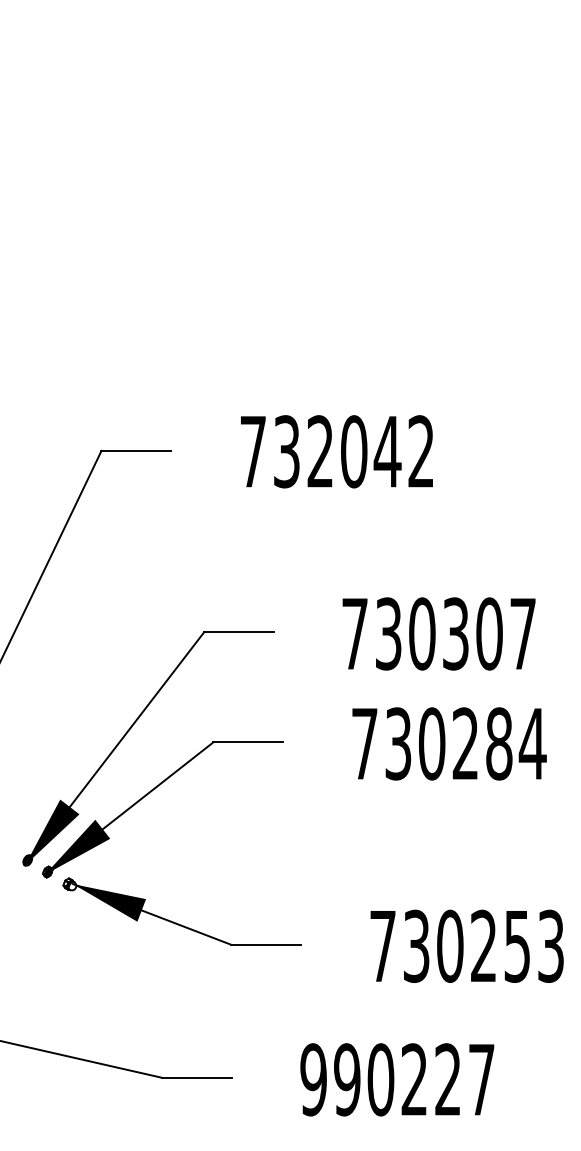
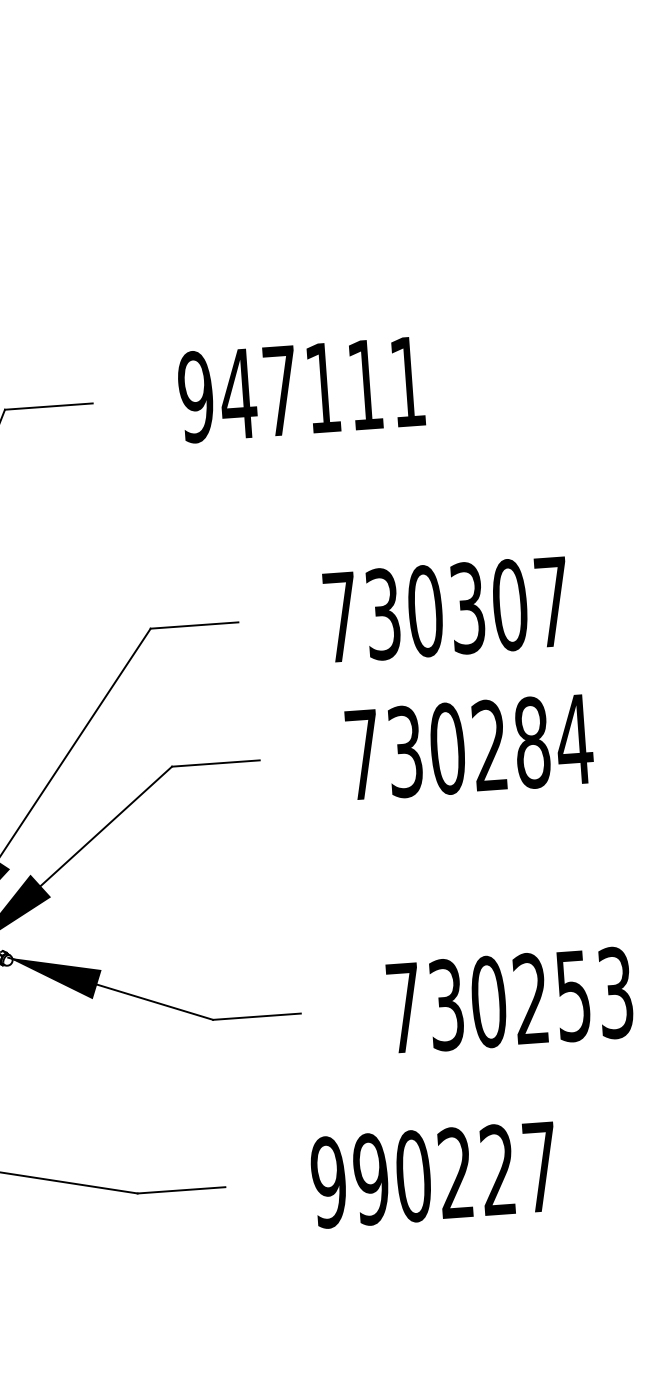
text: (336, 451) -> (300, 389), 732042 -> 947111

